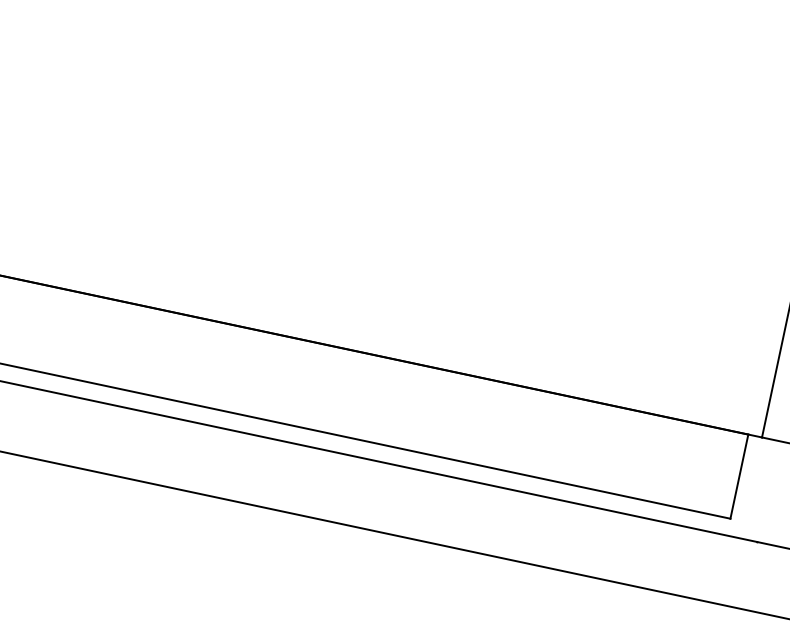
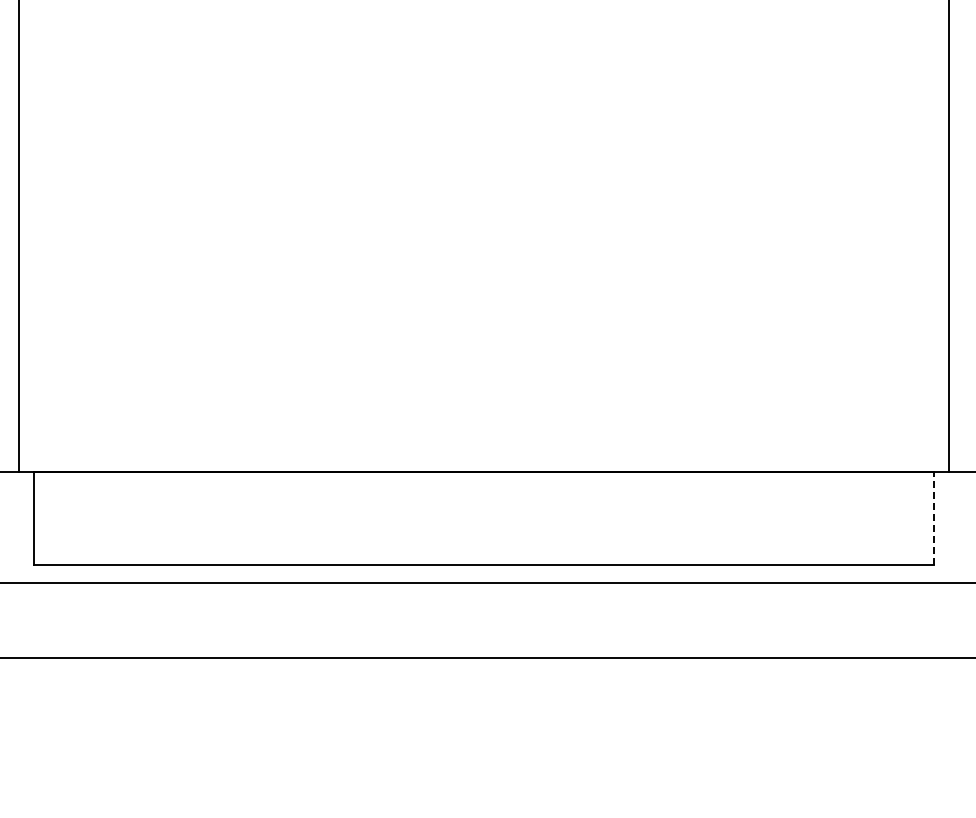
line: (739, 476) -> (934, 518), solid -> dashed

